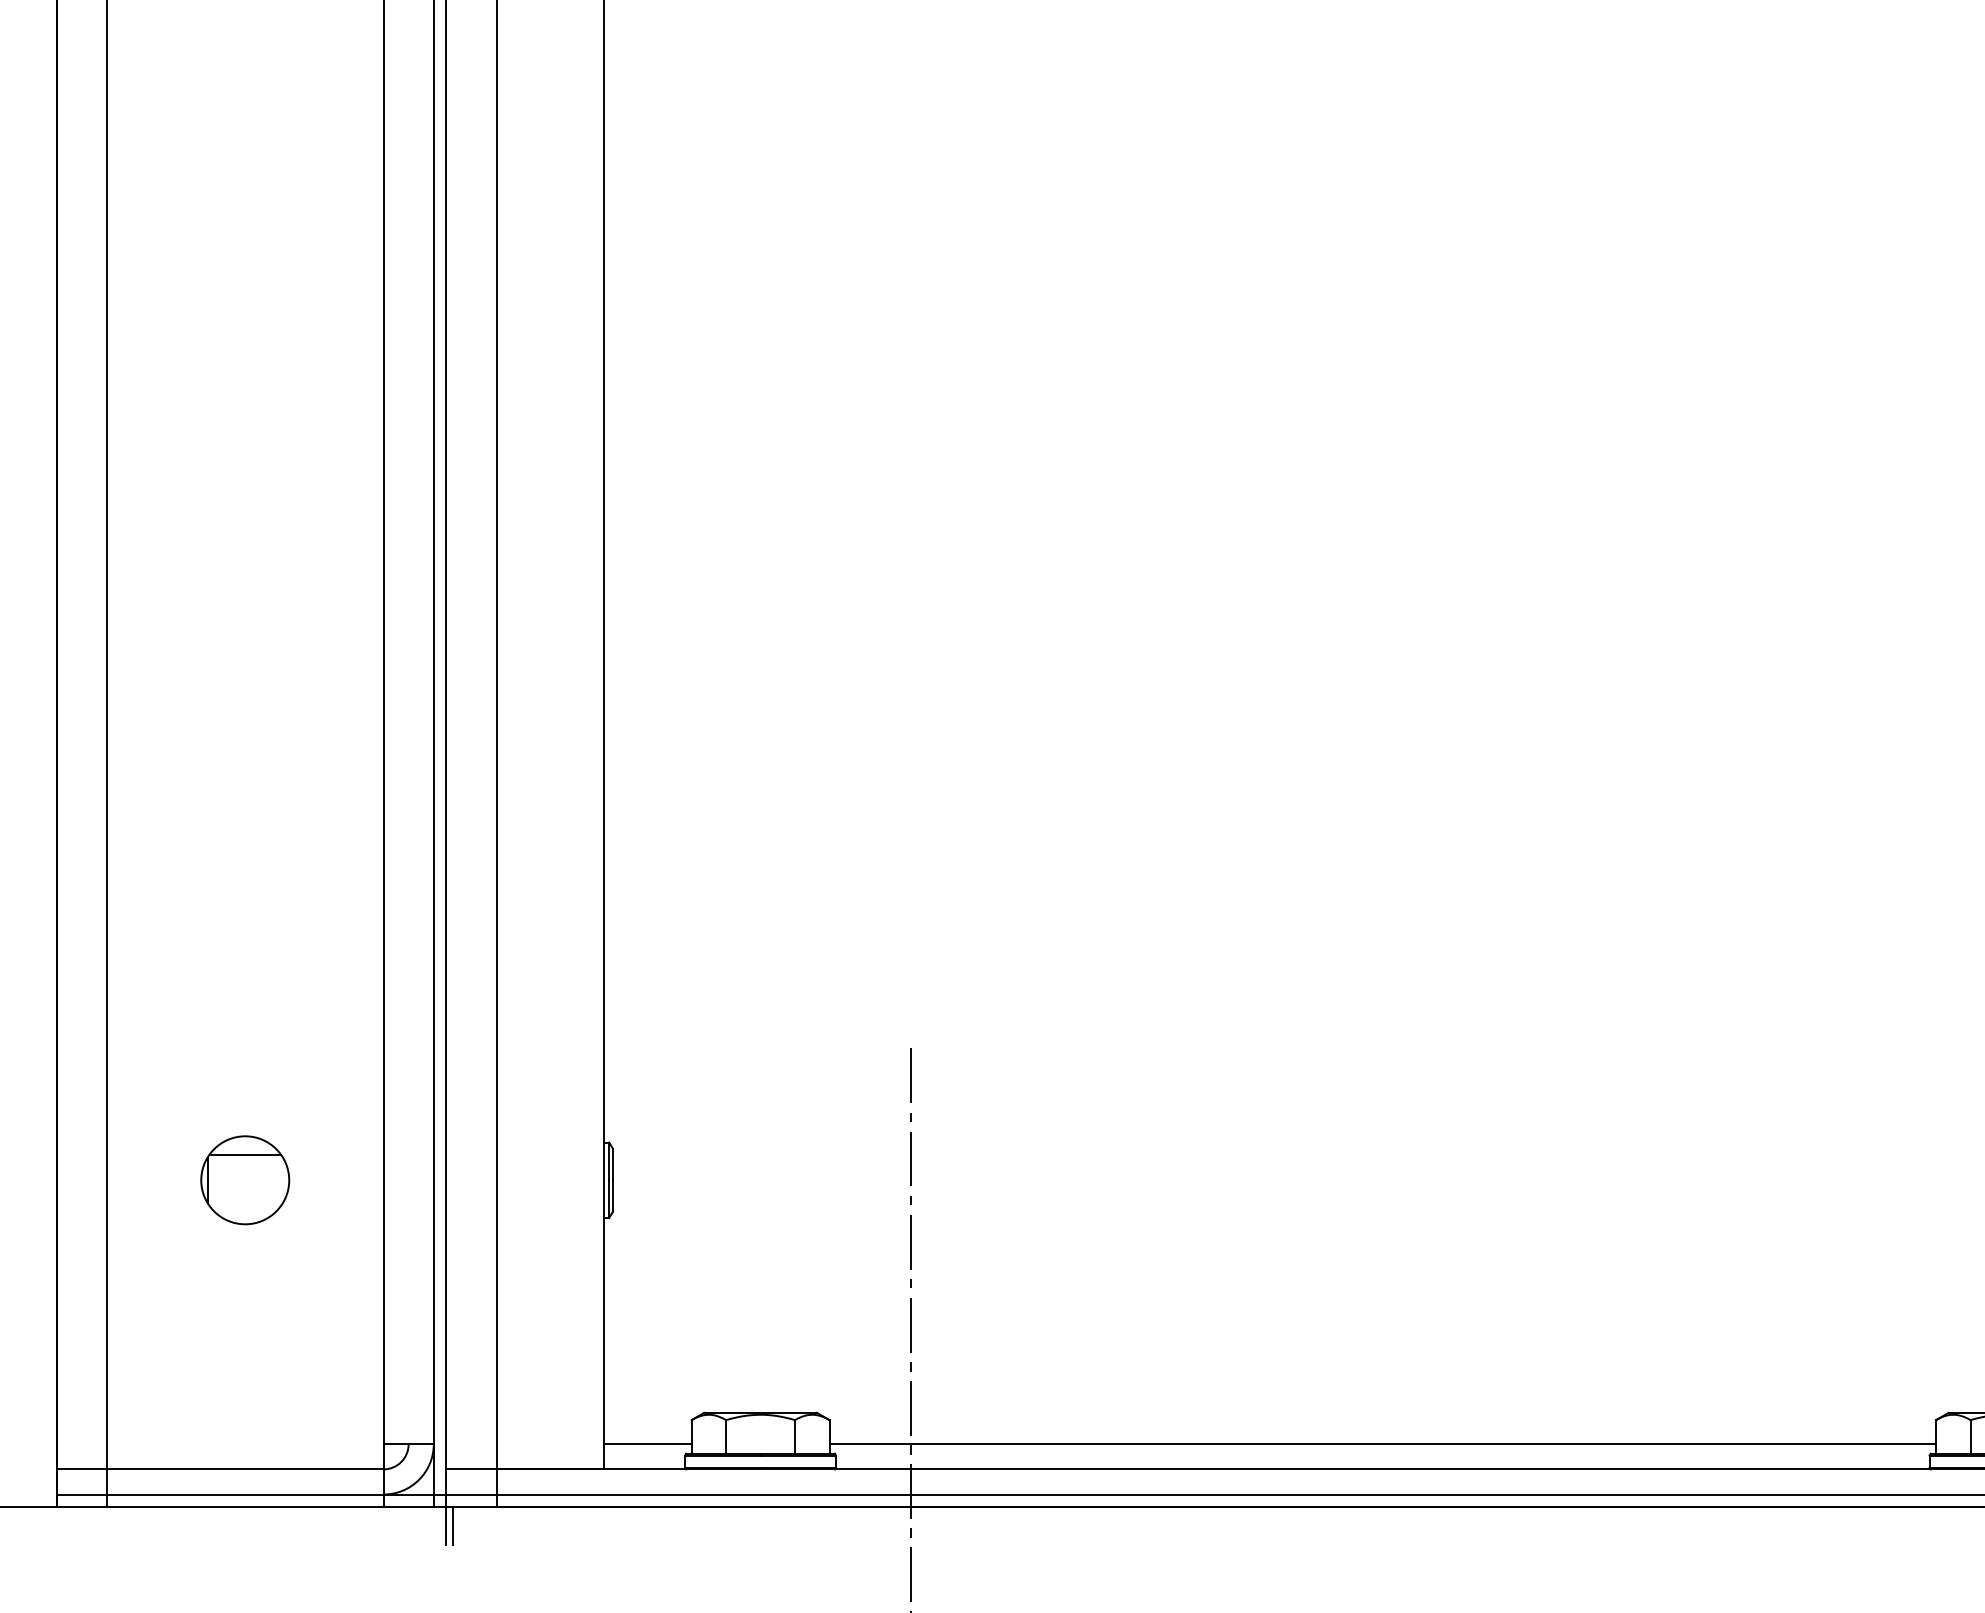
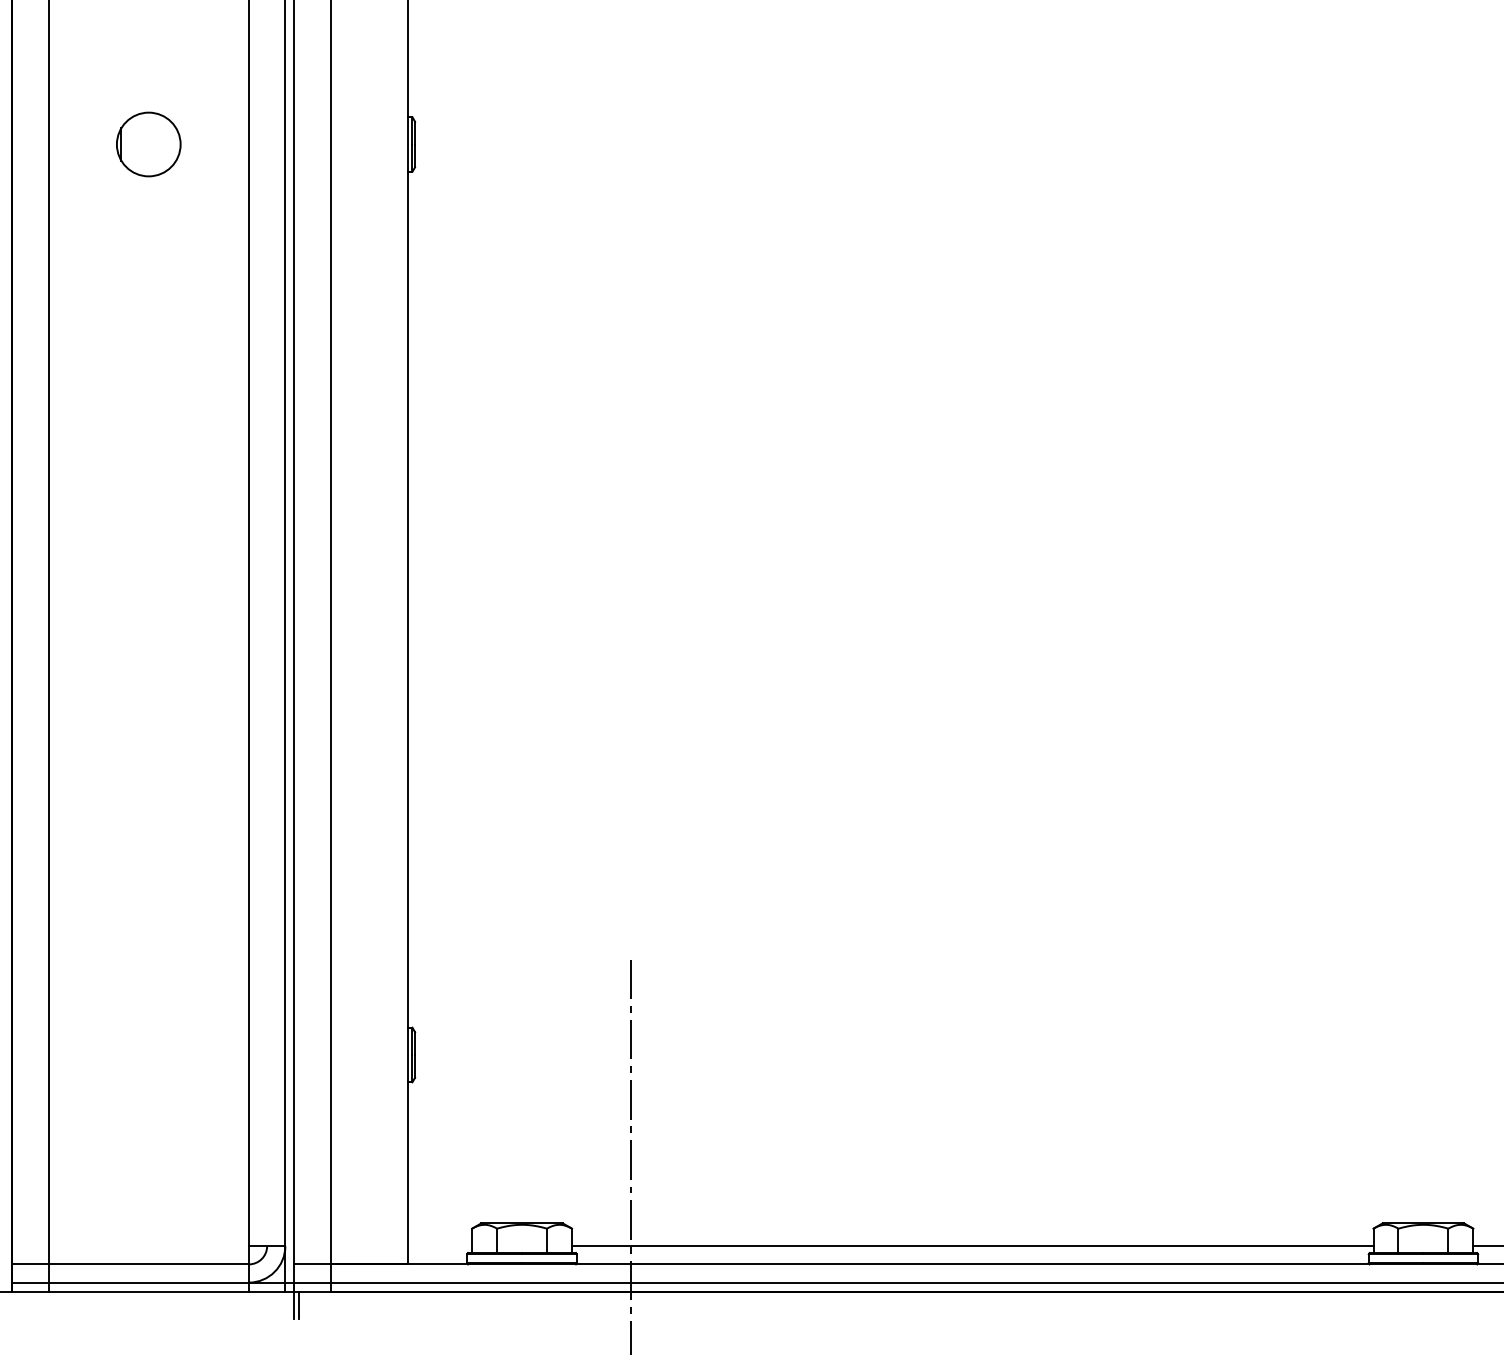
part: (244, 1179) -> (148, 1054), removed
line: (647, 1444) -> (440, 1246), removed

